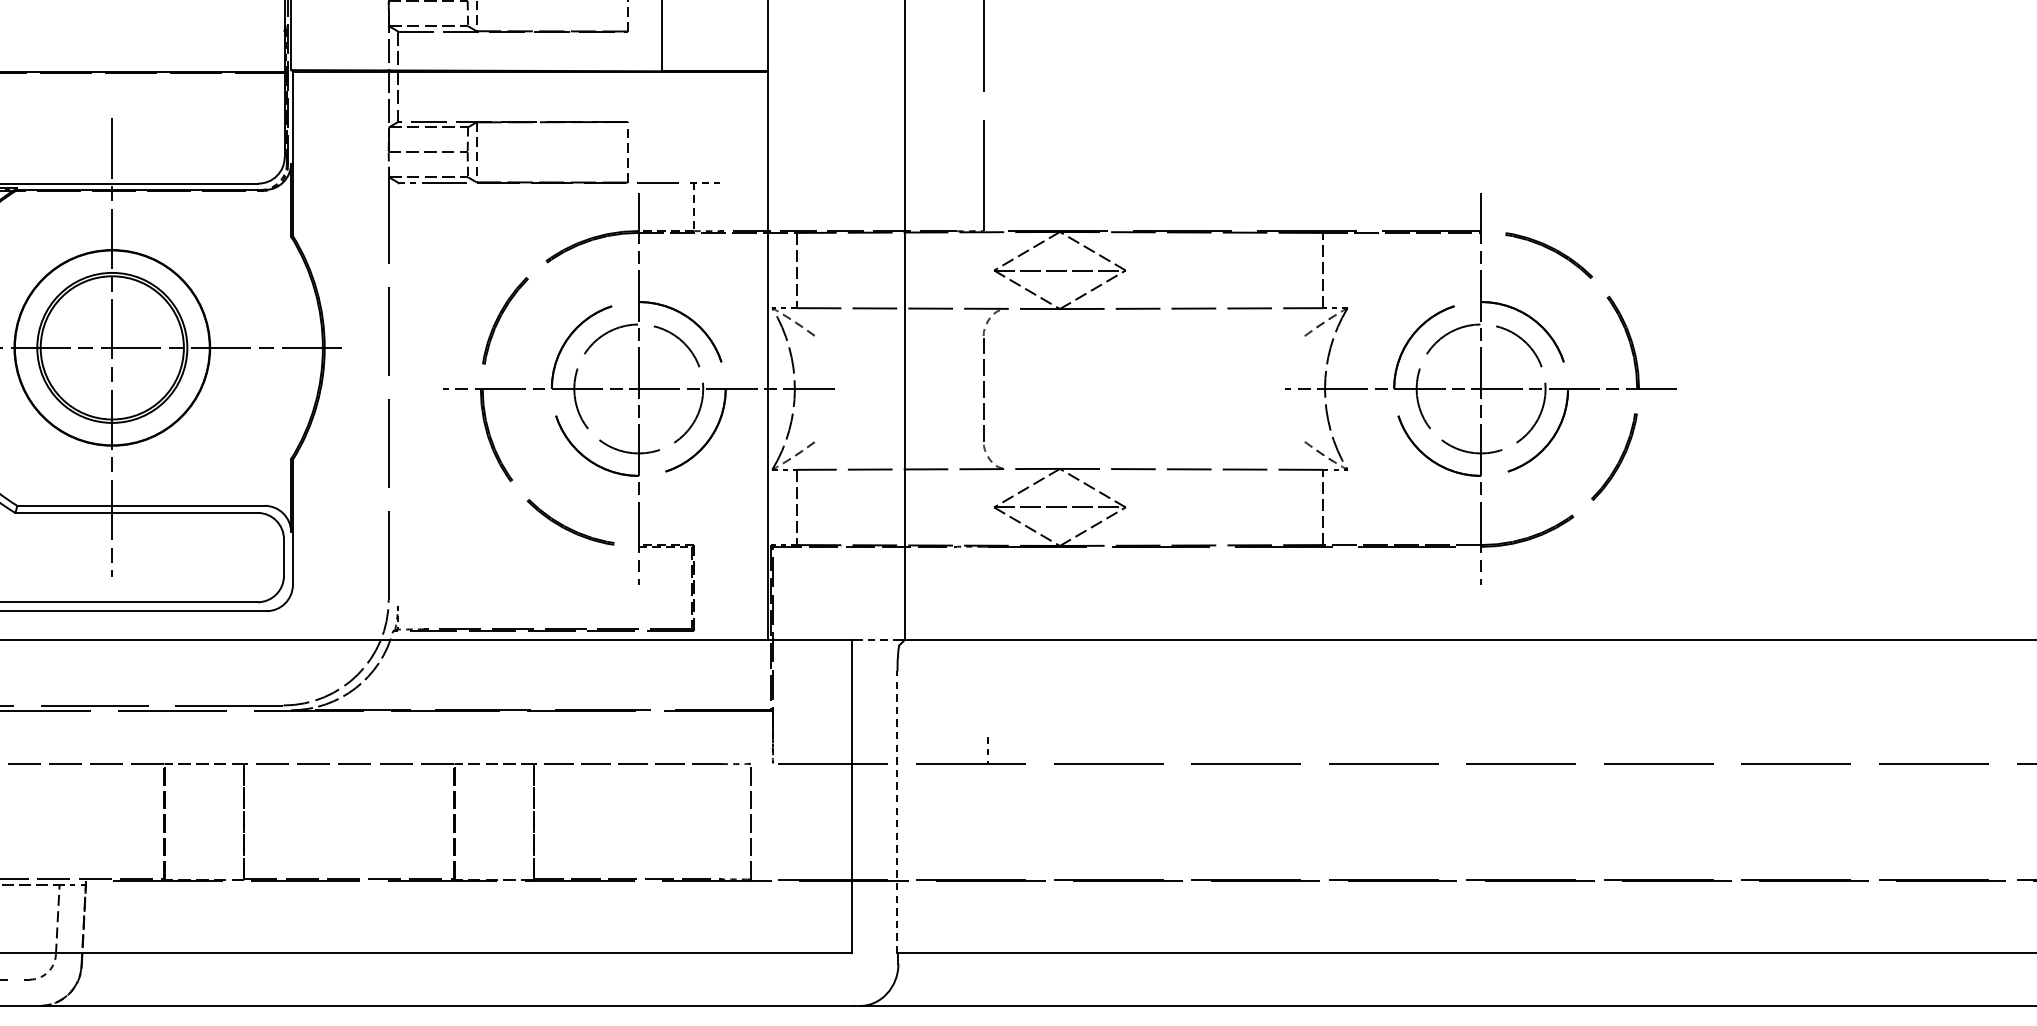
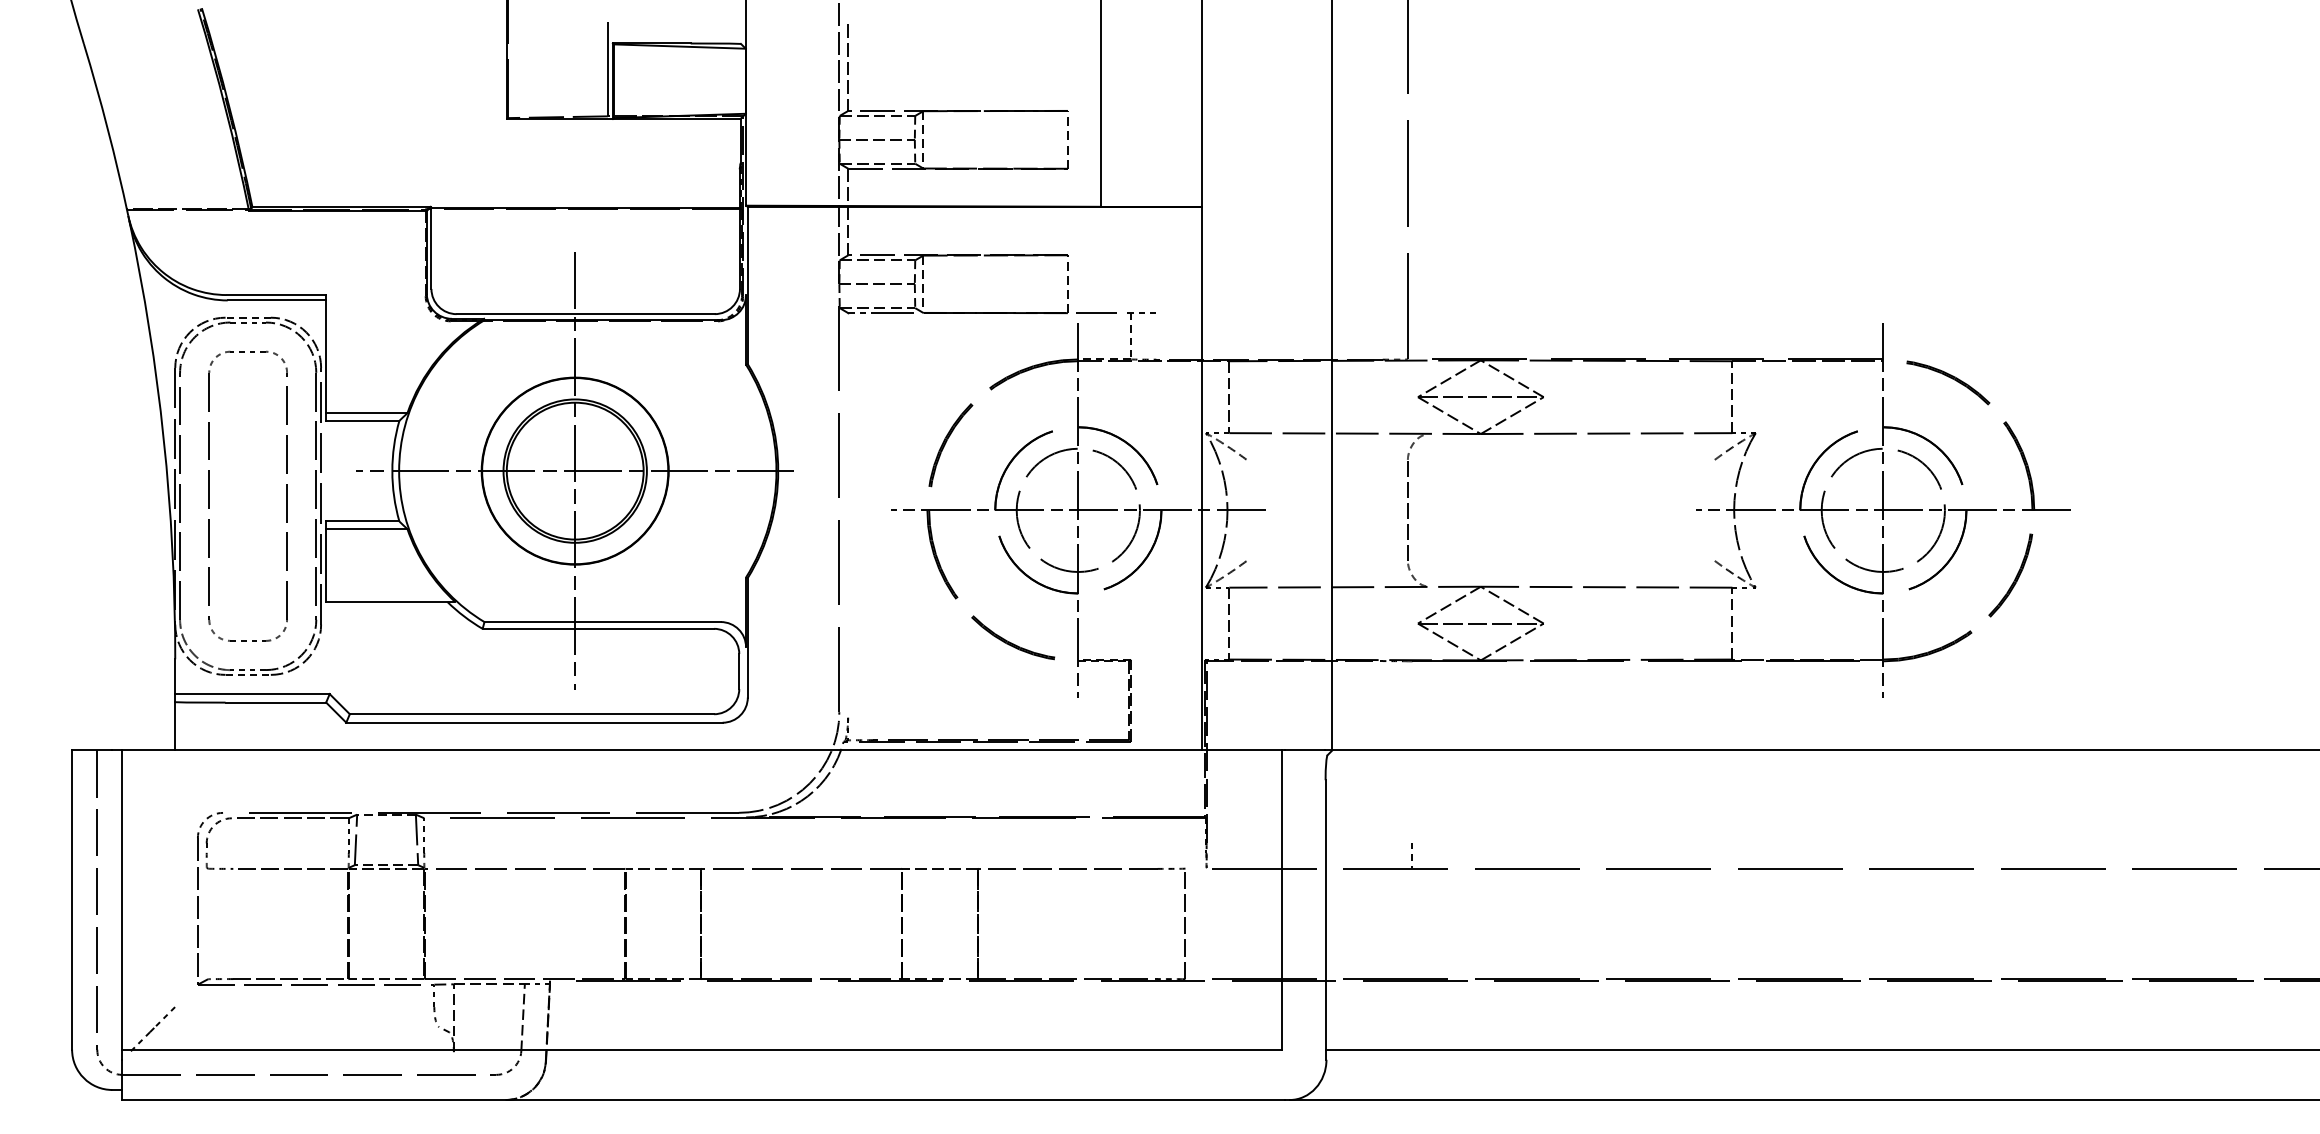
line: (876, 640) -> (1305, 750), dashed -> solid
line: (897, 811) -> (1325, 914), dashed -> solid

